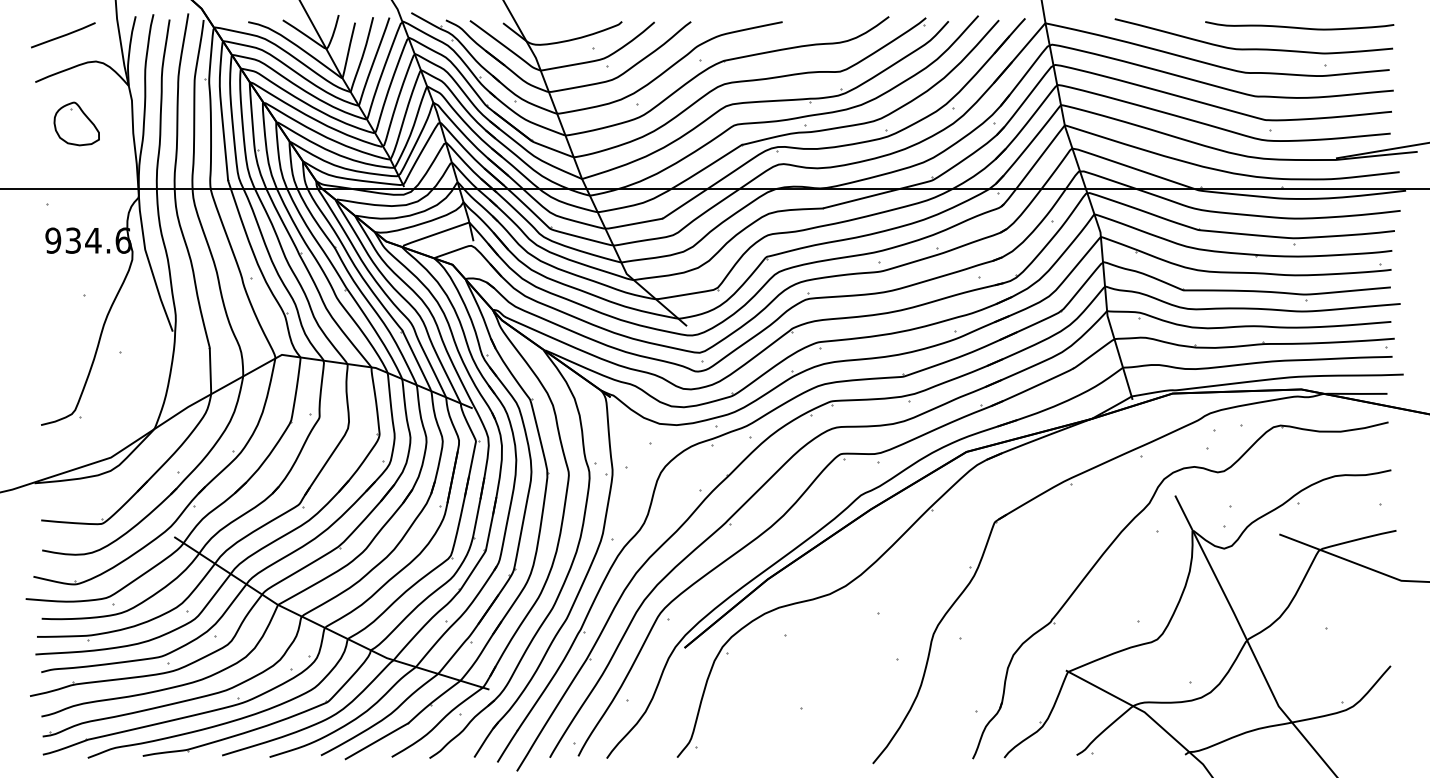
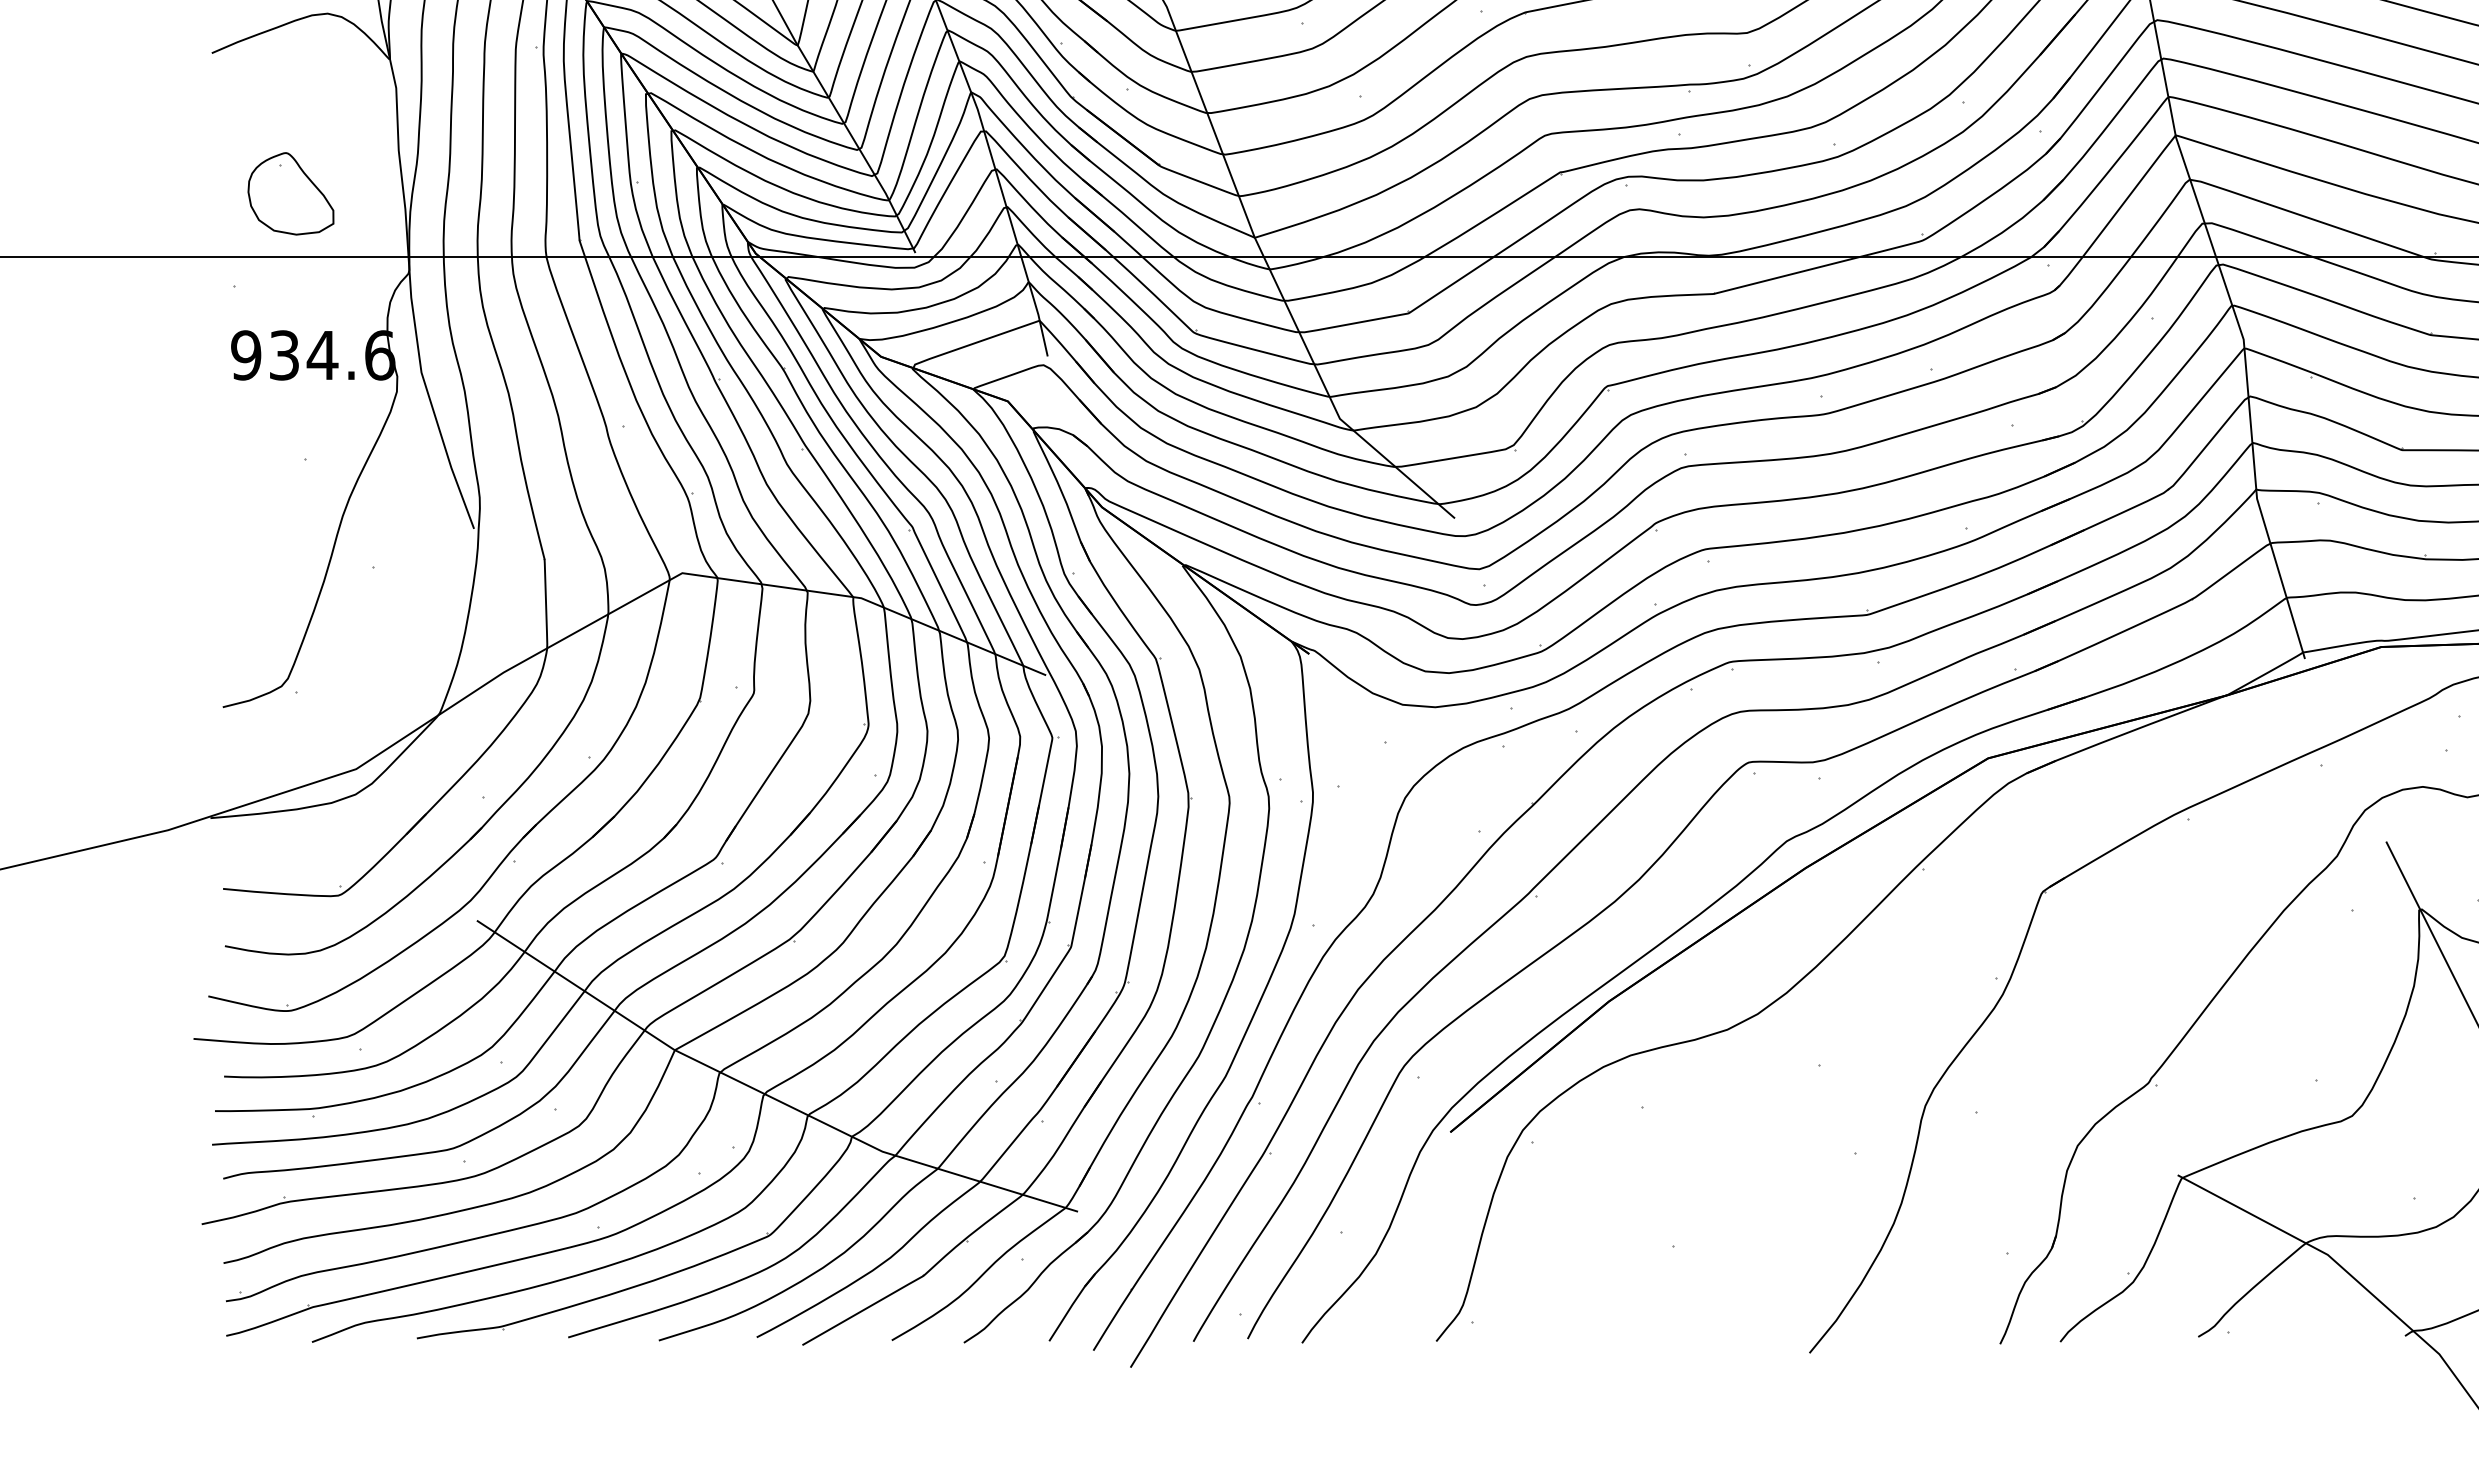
part: (76, 123) -> (290, 192), moved

